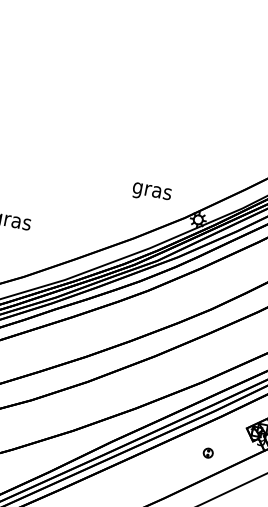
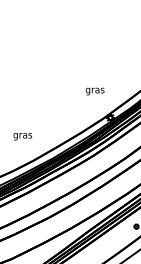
text: (150, 192) -> (94, 91), moved

